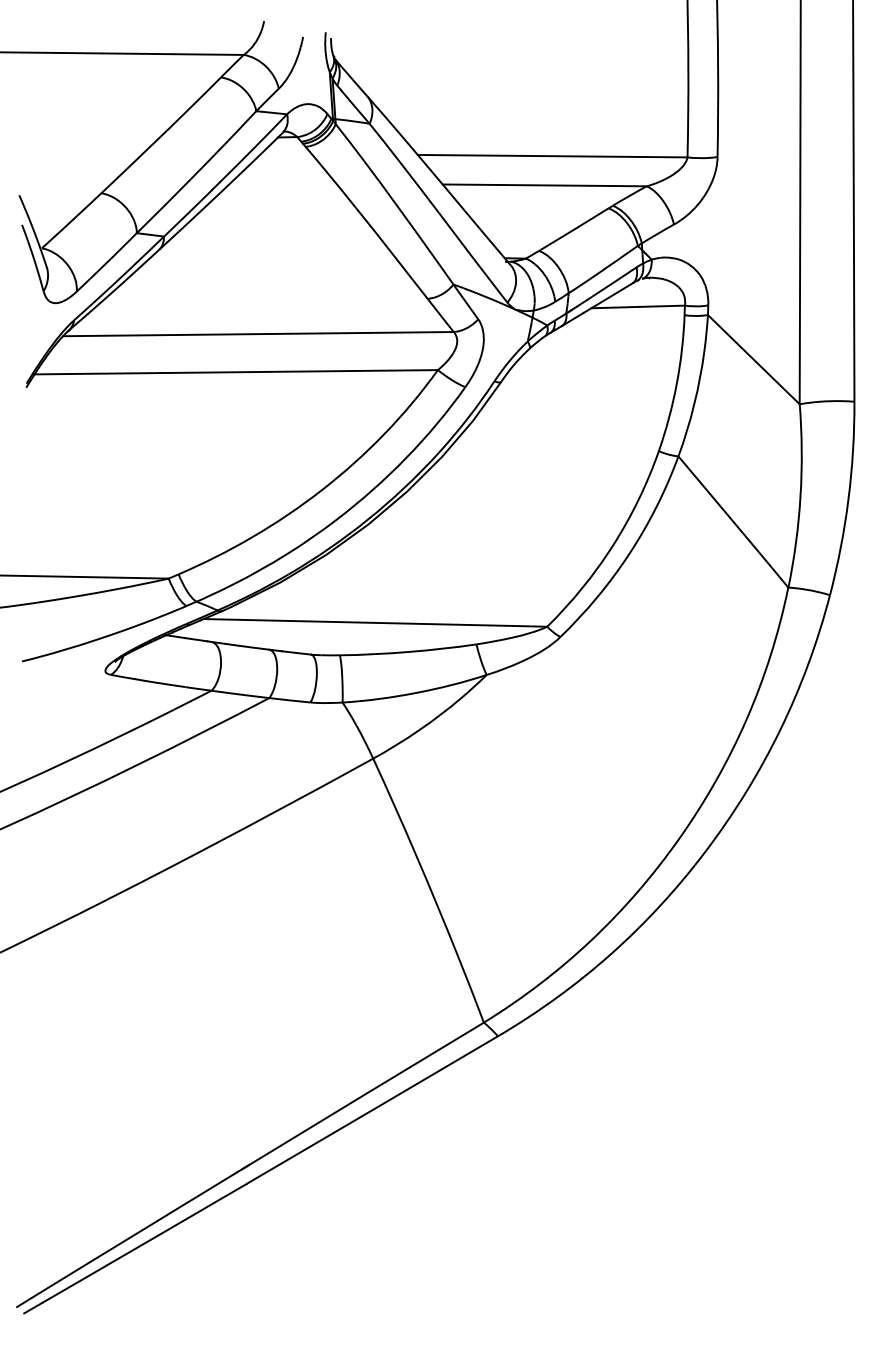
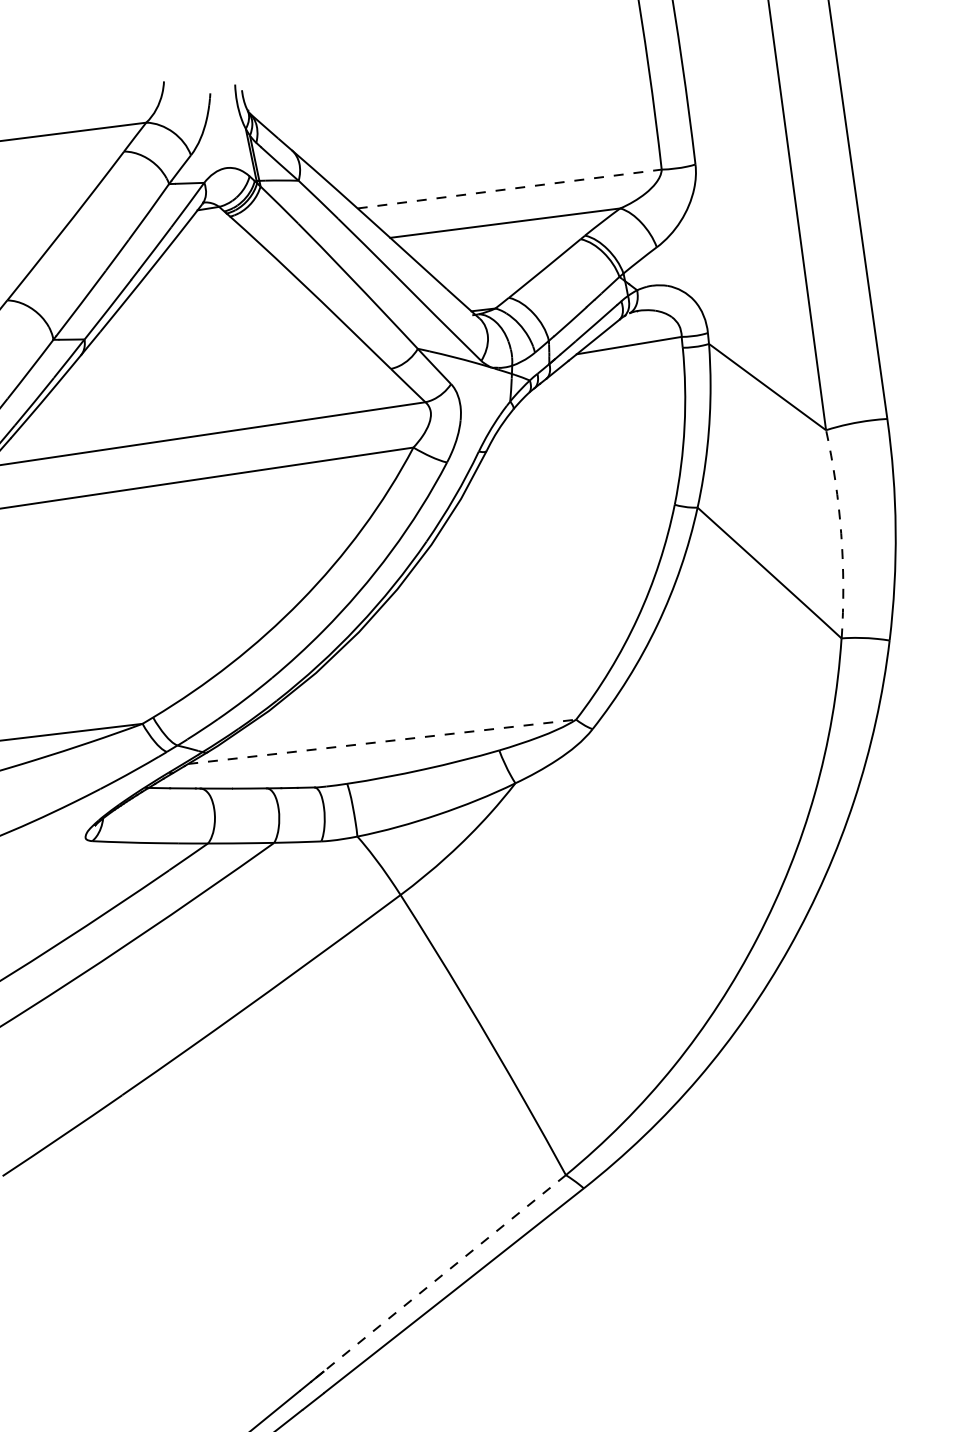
line: (552, 156) -> (509, 189), solid -> dashed
arc: (800, 496) -> (841, 533), solid -> dashed
line: (375, 622) -> (382, 741), solid -> dashed
arc: (366, 1093) -> (444, 1273), solid -> dashed

